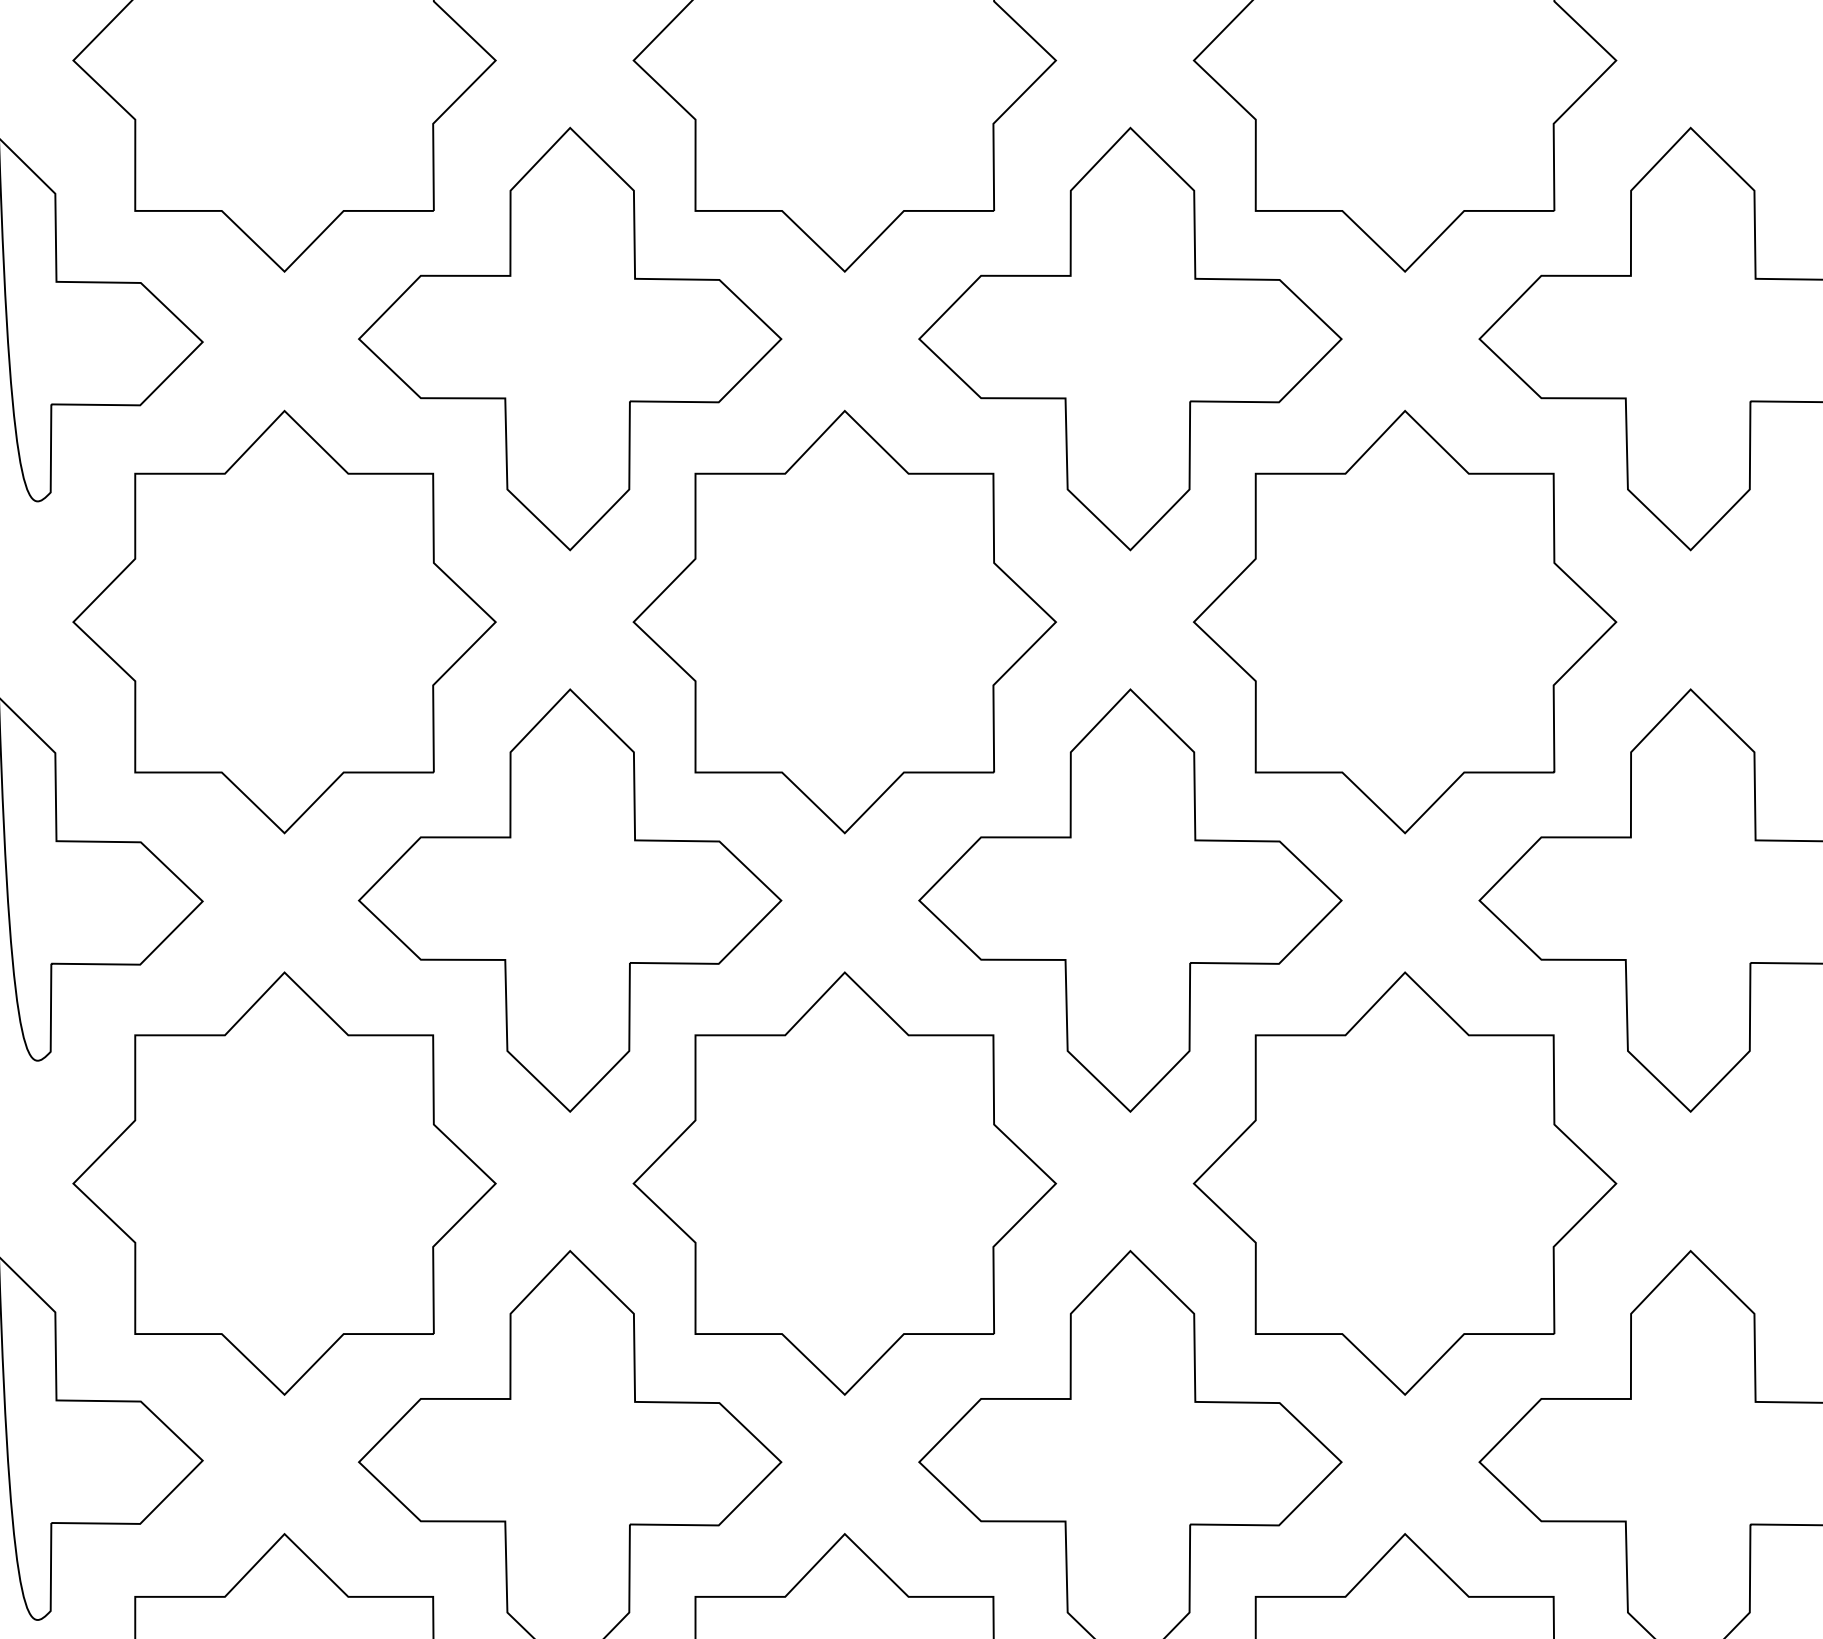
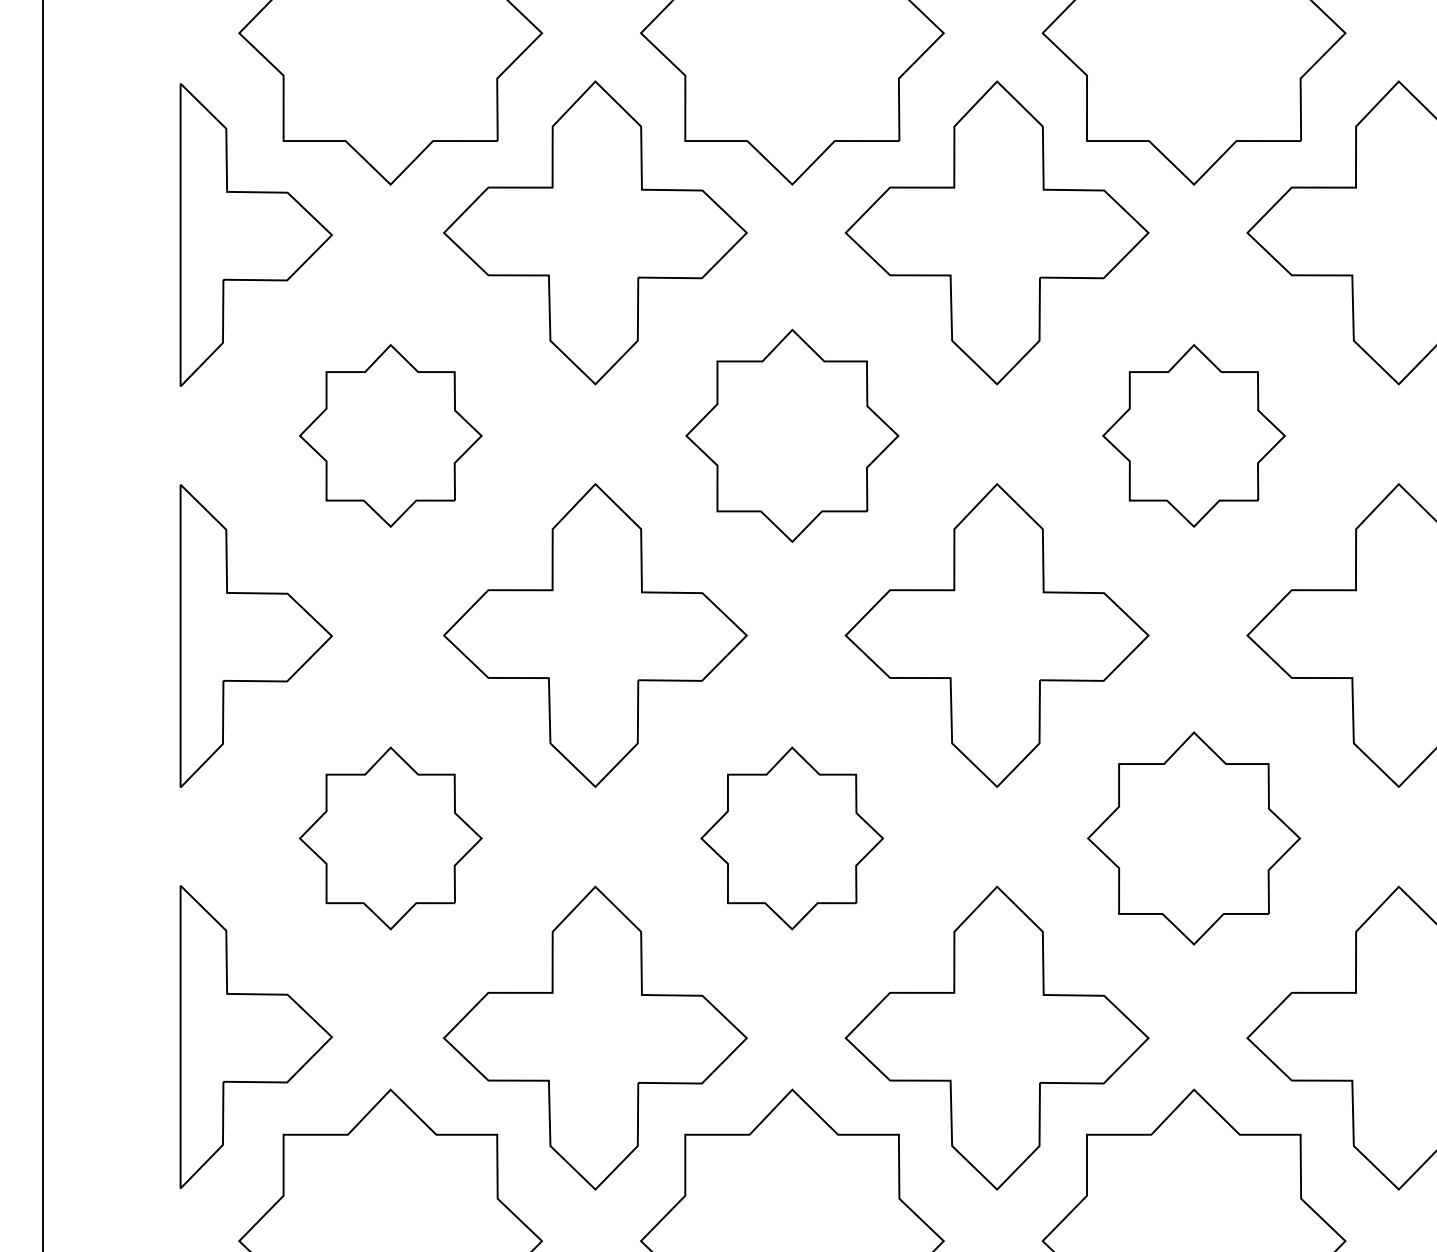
part: (284, 621) -> (390, 435), size x0.6
part: (845, 621) -> (792, 435), size x0.7
part: (1404, 621) -> (1193, 435), size x0.6
part: (284, 1183) -> (390, 838), size x0.6
part: (843, 1183) -> (791, 838), size x0.6
part: (1404, 1183) -> (1193, 838), size x0.7

